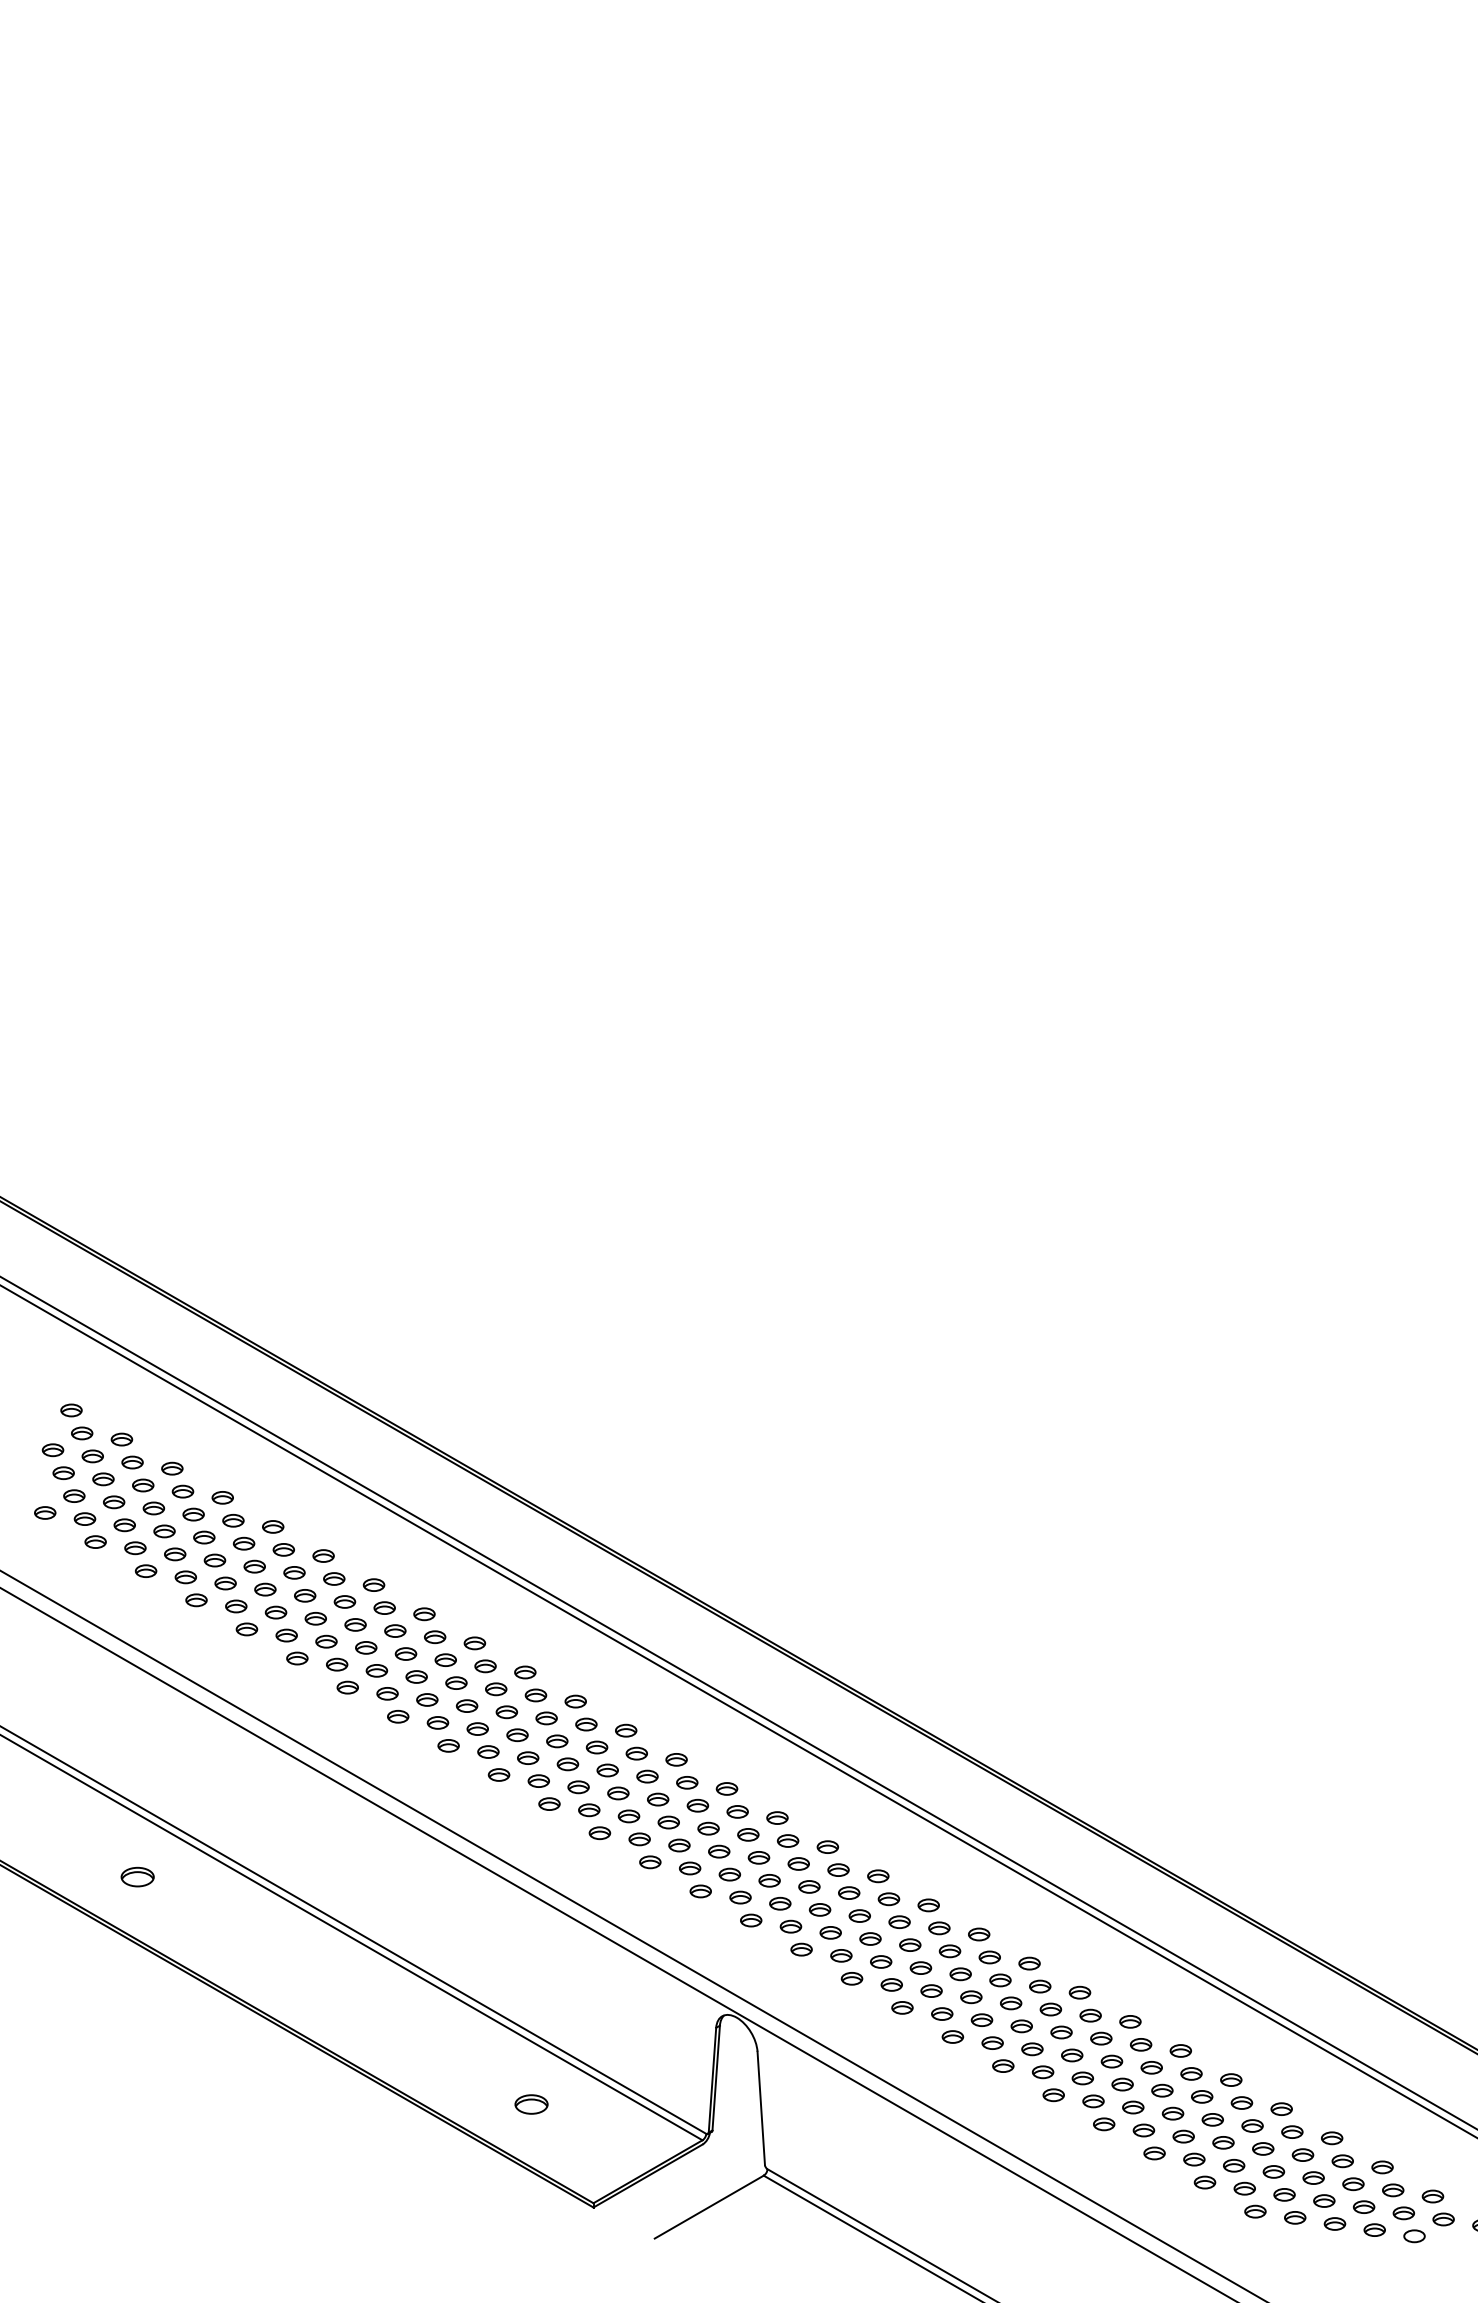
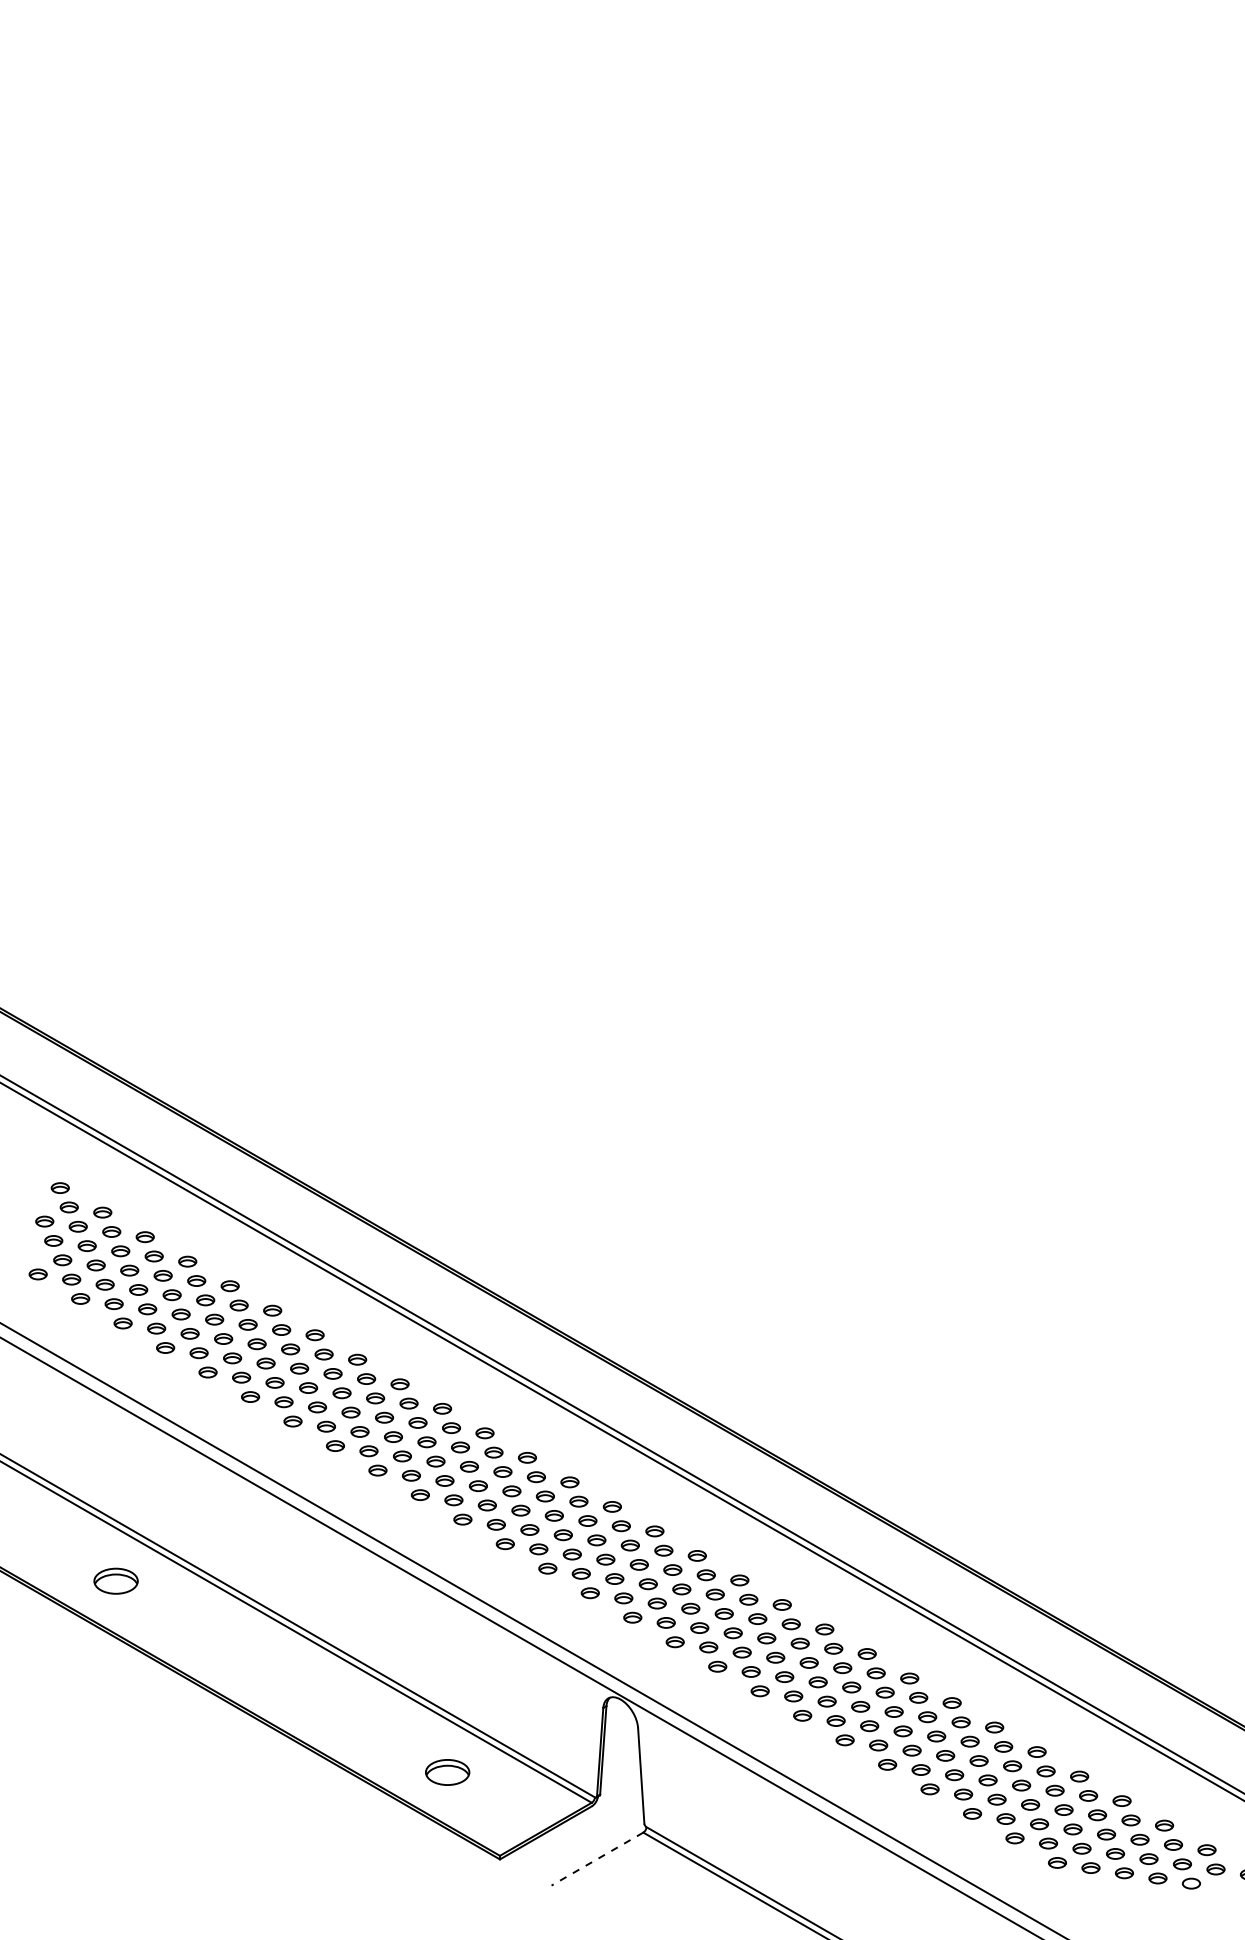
part: (137, 1876) -> (115, 1580), size x1.6
part: (531, 2104) -> (447, 1772), size x1.6
line: (709, 2207) -> (597, 1859), solid -> dashed

